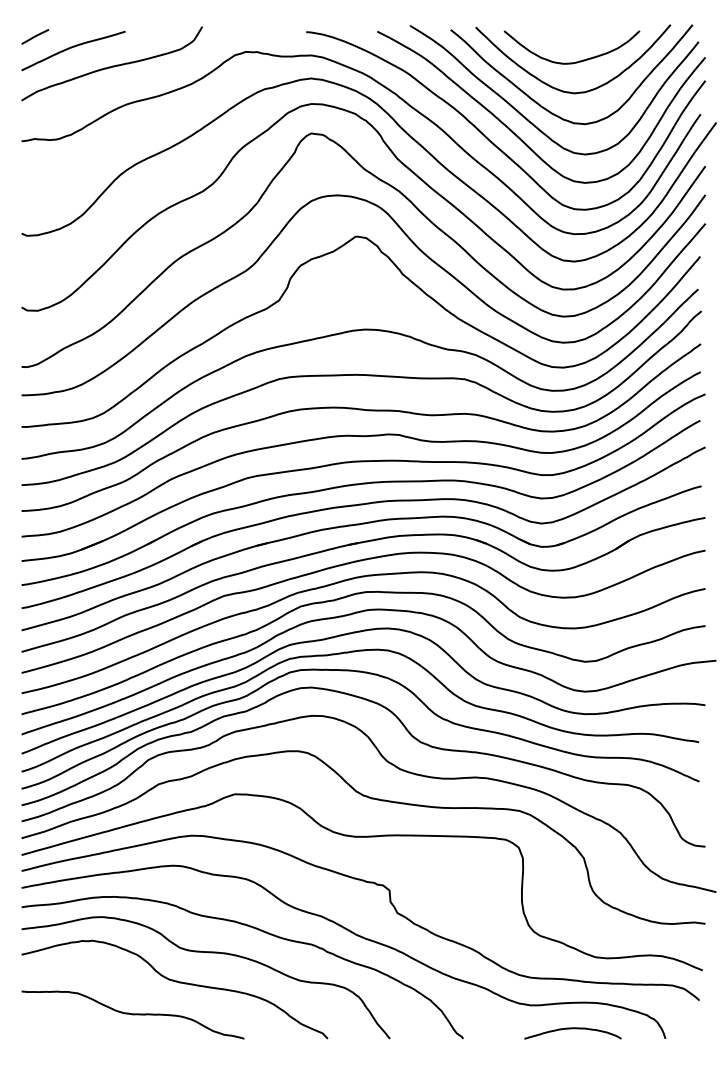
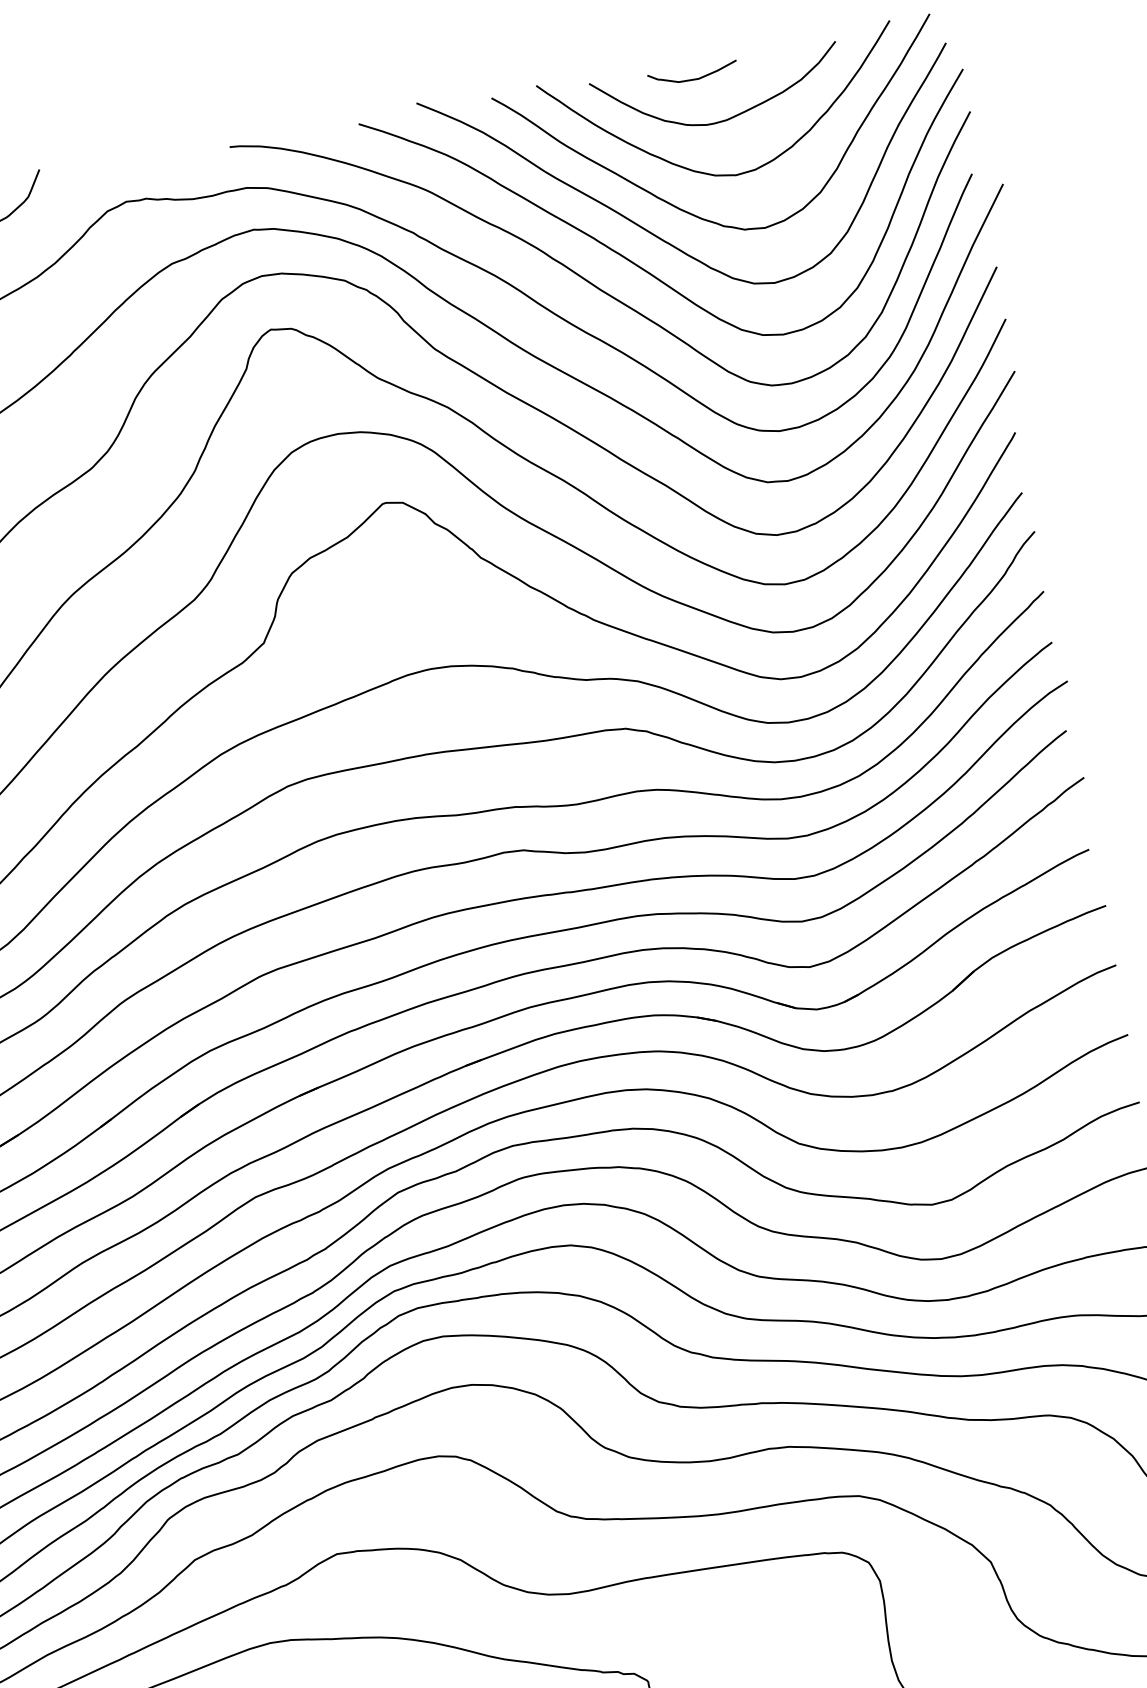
curve: (560, 37) -> (693, 77), added

